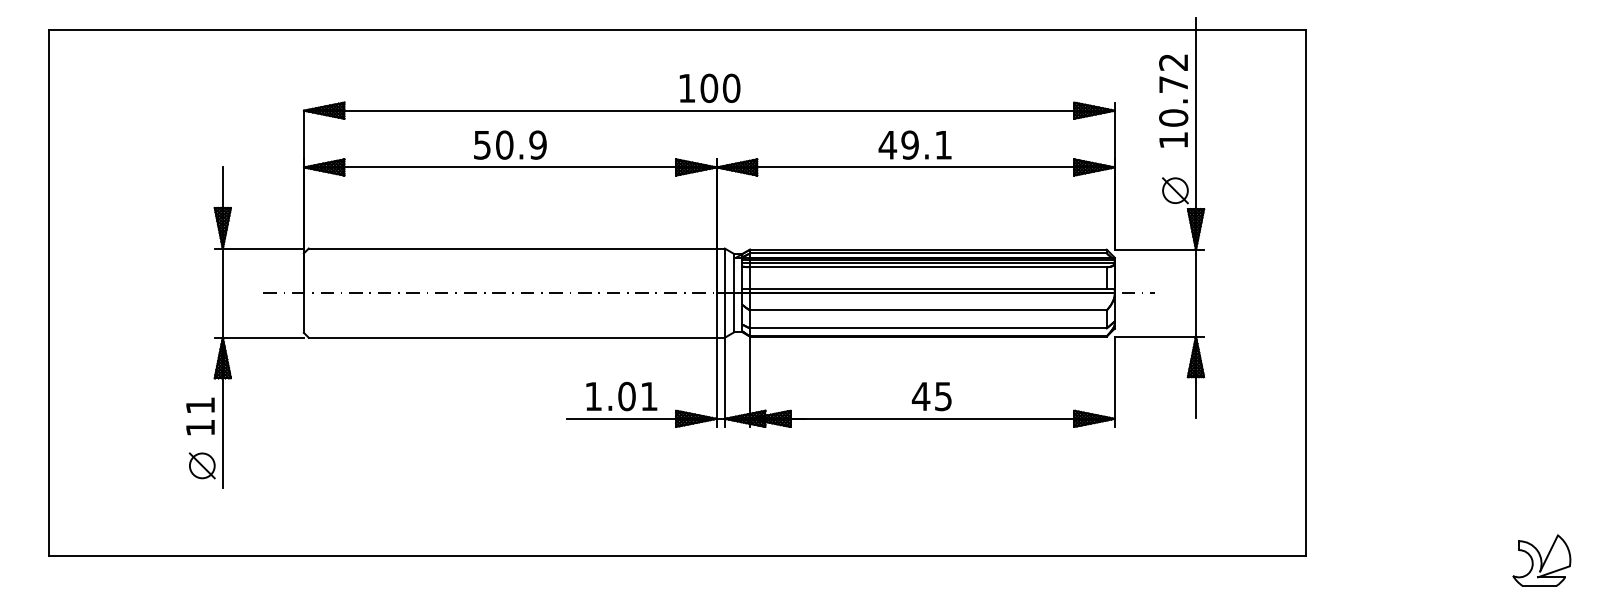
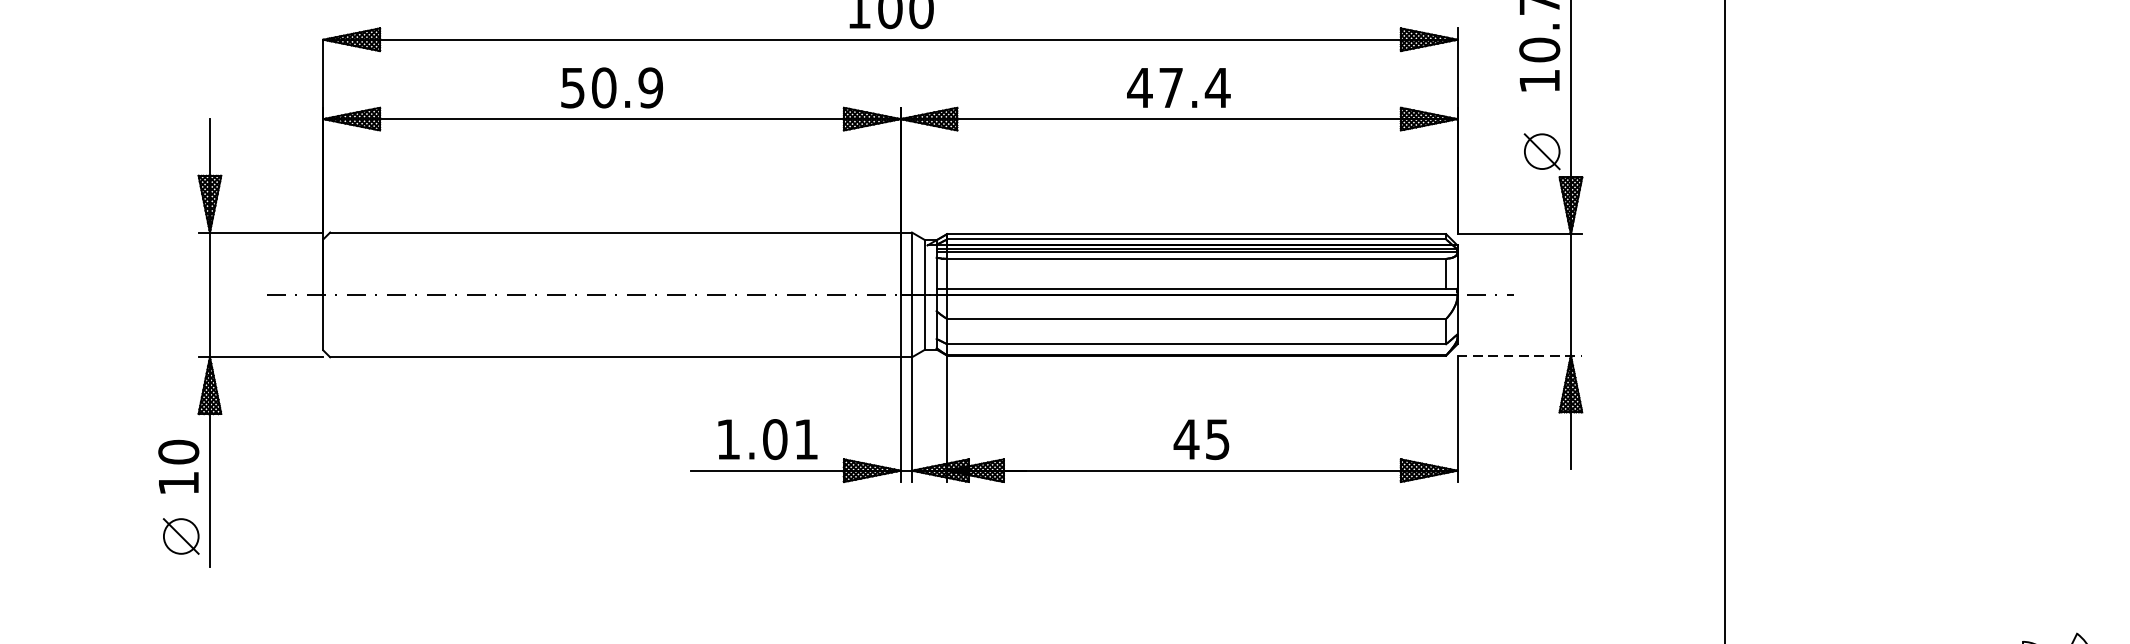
text: (926, 144) -> (1194, 87), 49.1 -> 47.4
line: (1159, 336) -> (1519, 355), solid -> dashed
text: (200, 405) -> (178, 452), 11 -> 10

